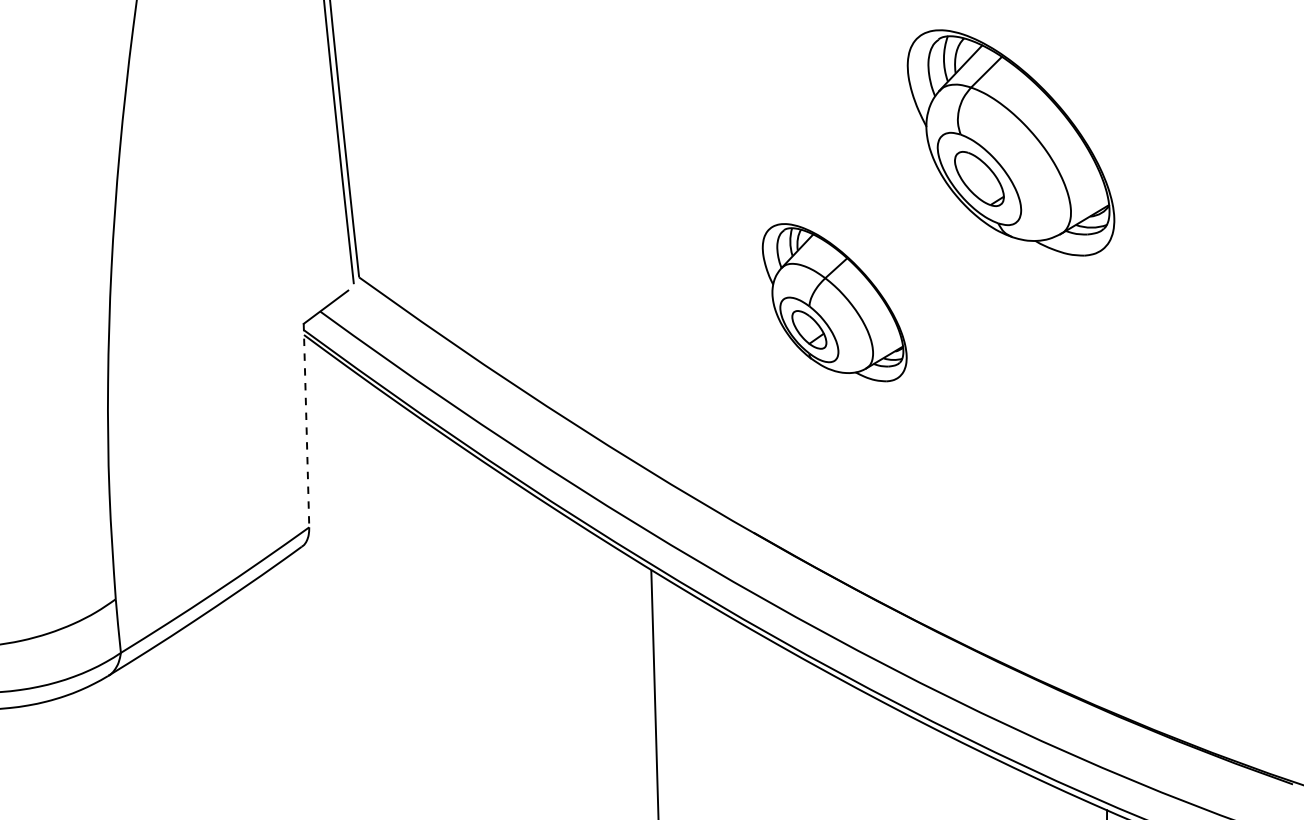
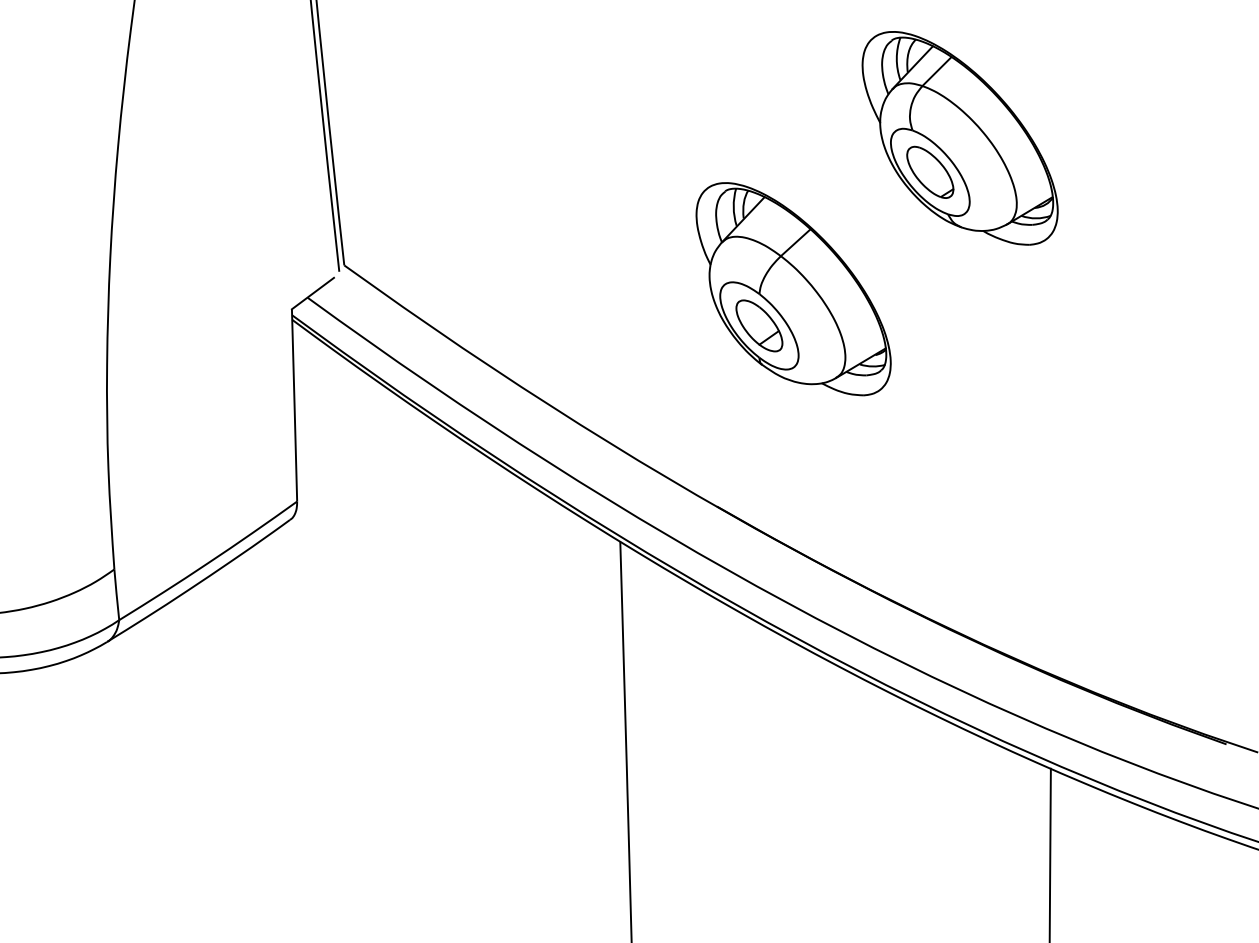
part: (834, 302) -> (793, 289), size x1.43
line: (306, 425) -> (294, 405), dashed -> solid

